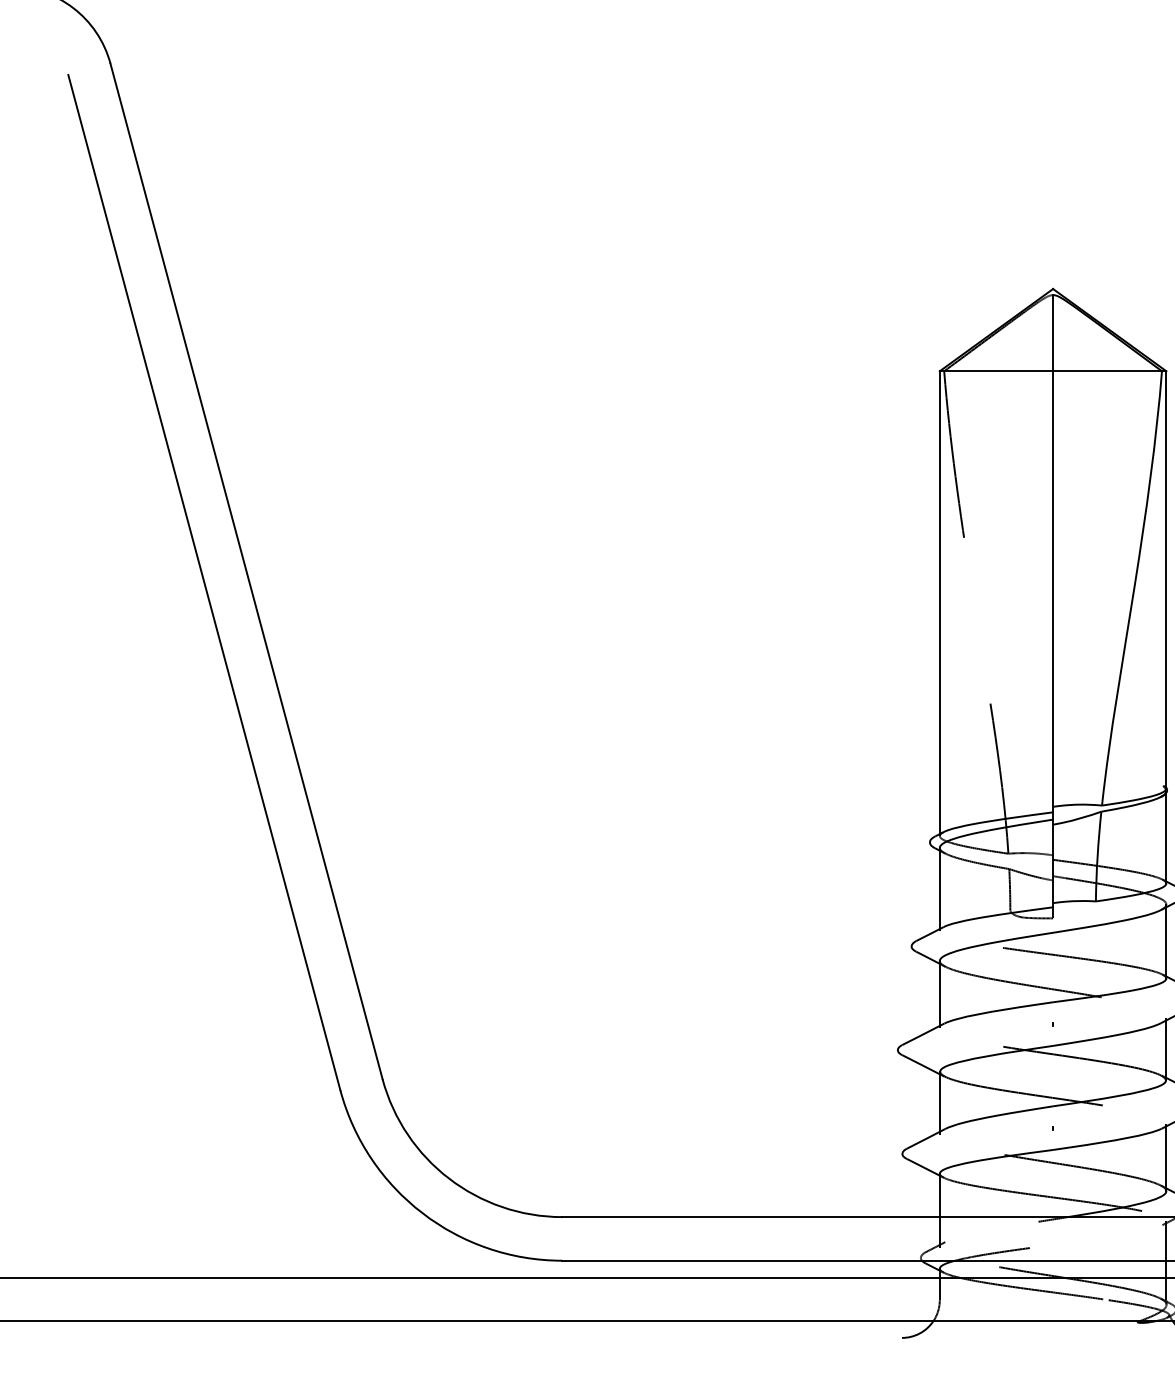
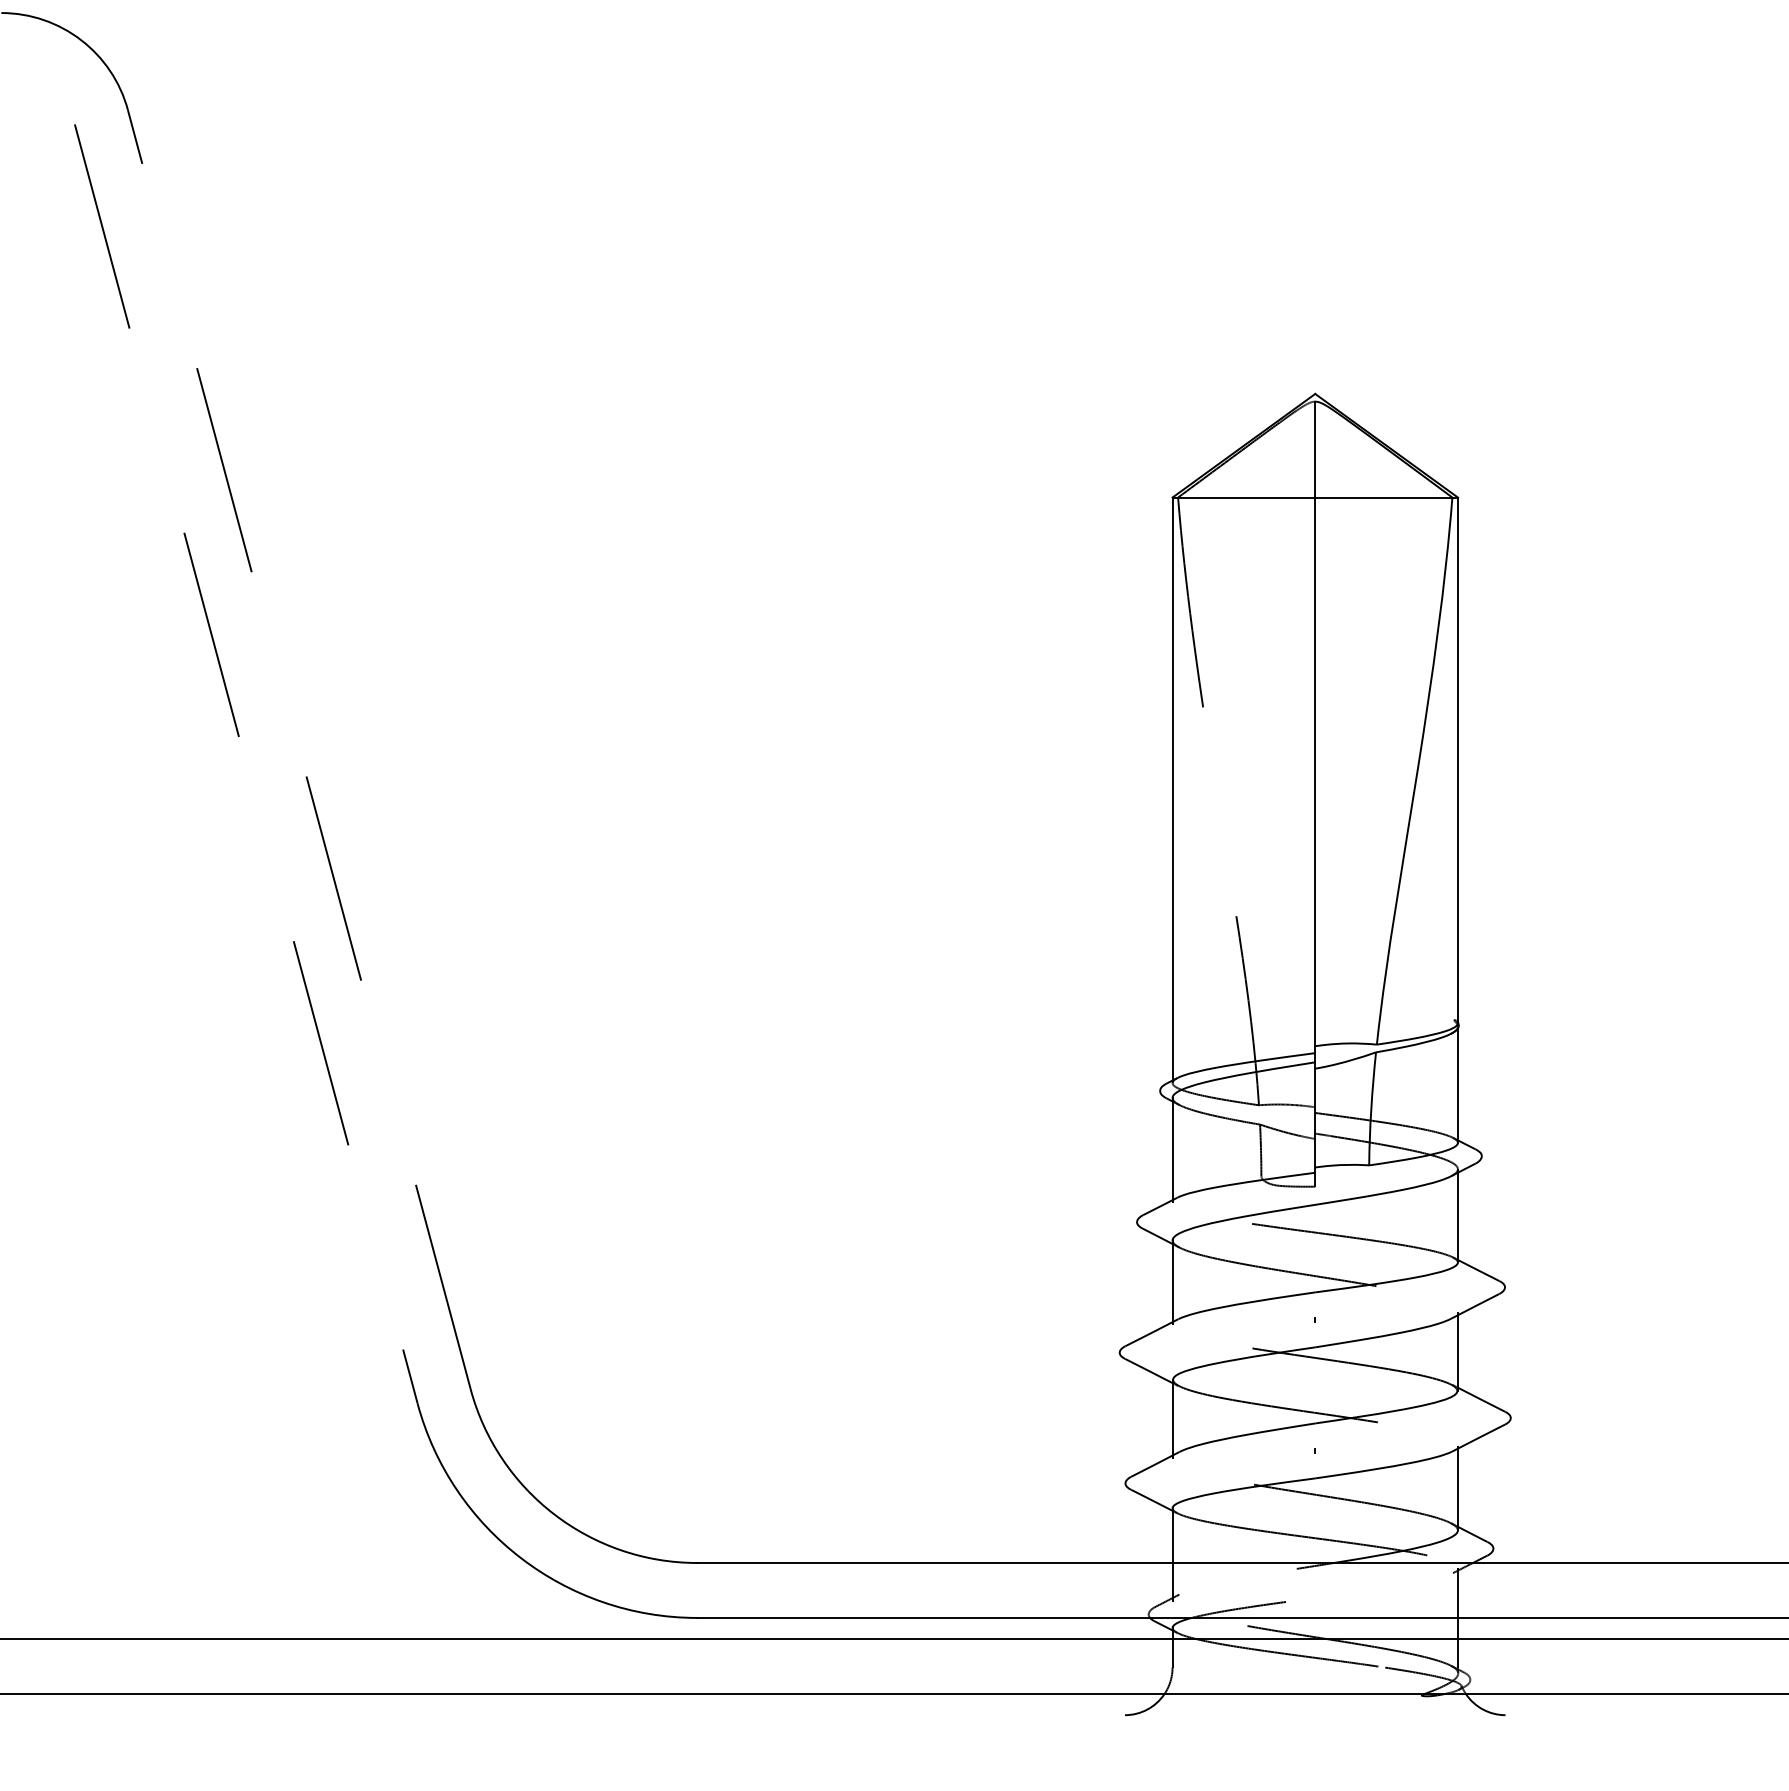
line: (246, 571) -> (299, 749), solid -> dashed
line: (204, 582) -> (246, 763), solid -> dashed

